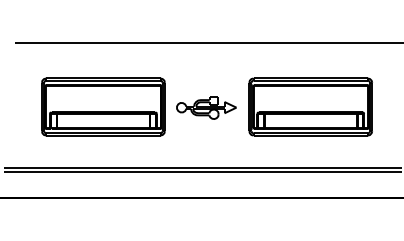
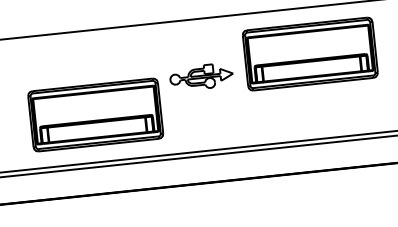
part: (103, 106) -> (95, 114), moved
part: (310, 106) -> (309, 53), moved
part: (206, 107) -> (201, 76), moved

